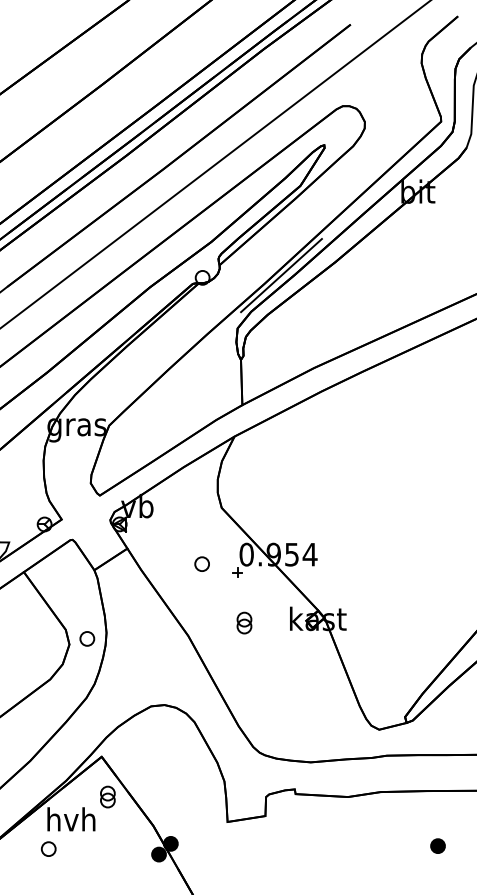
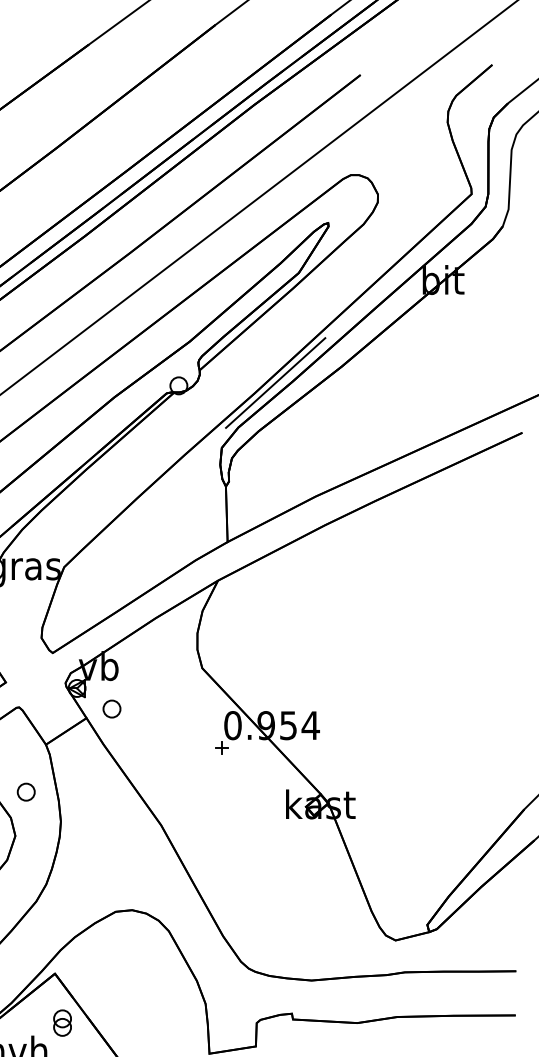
part: (201, 563) -> (111, 708), moved
part: (244, 622) -> (230, 808), removed
part: (87, 638) -> (26, 791), moved

